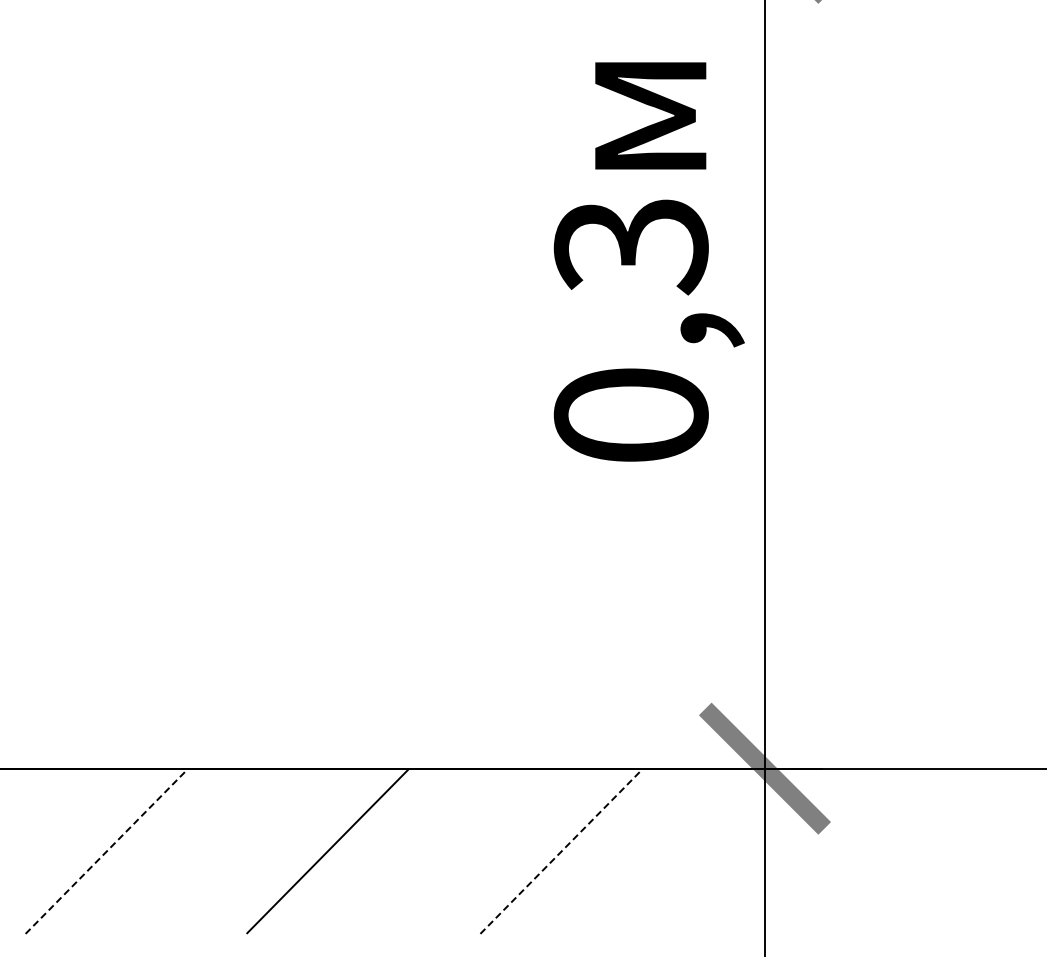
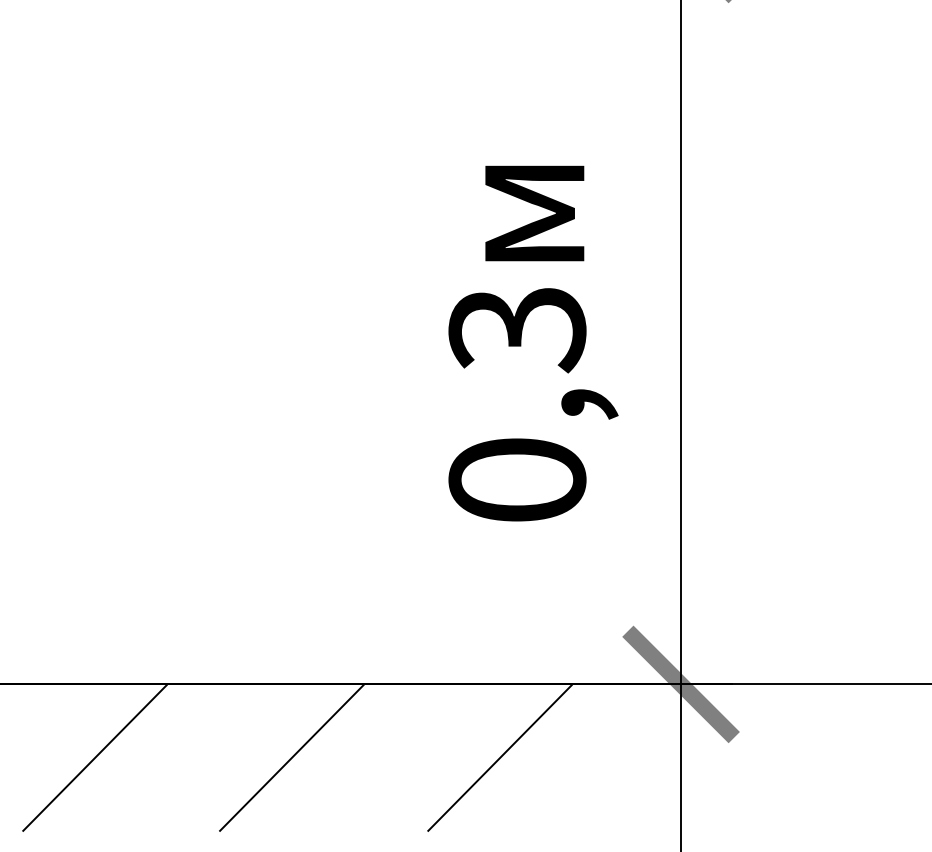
text: (648, 261) -> (532, 343), moved
line: (106, 851) -> (94, 758), dashed -> solid
line: (561, 851) -> (499, 758), dashed -> solid

